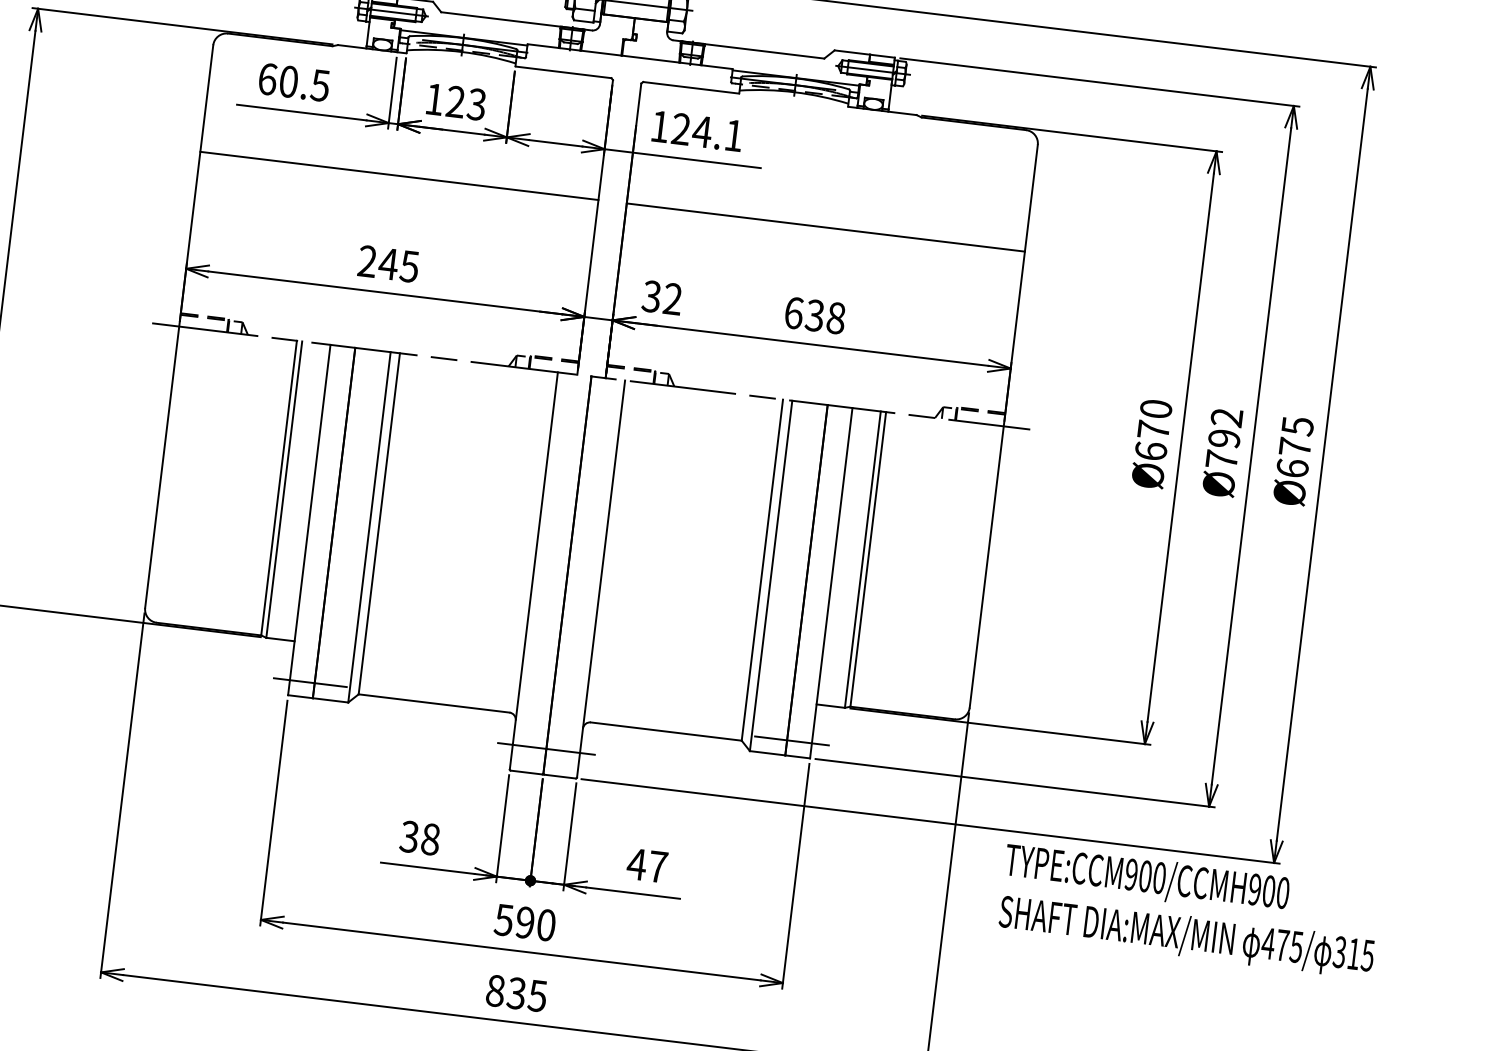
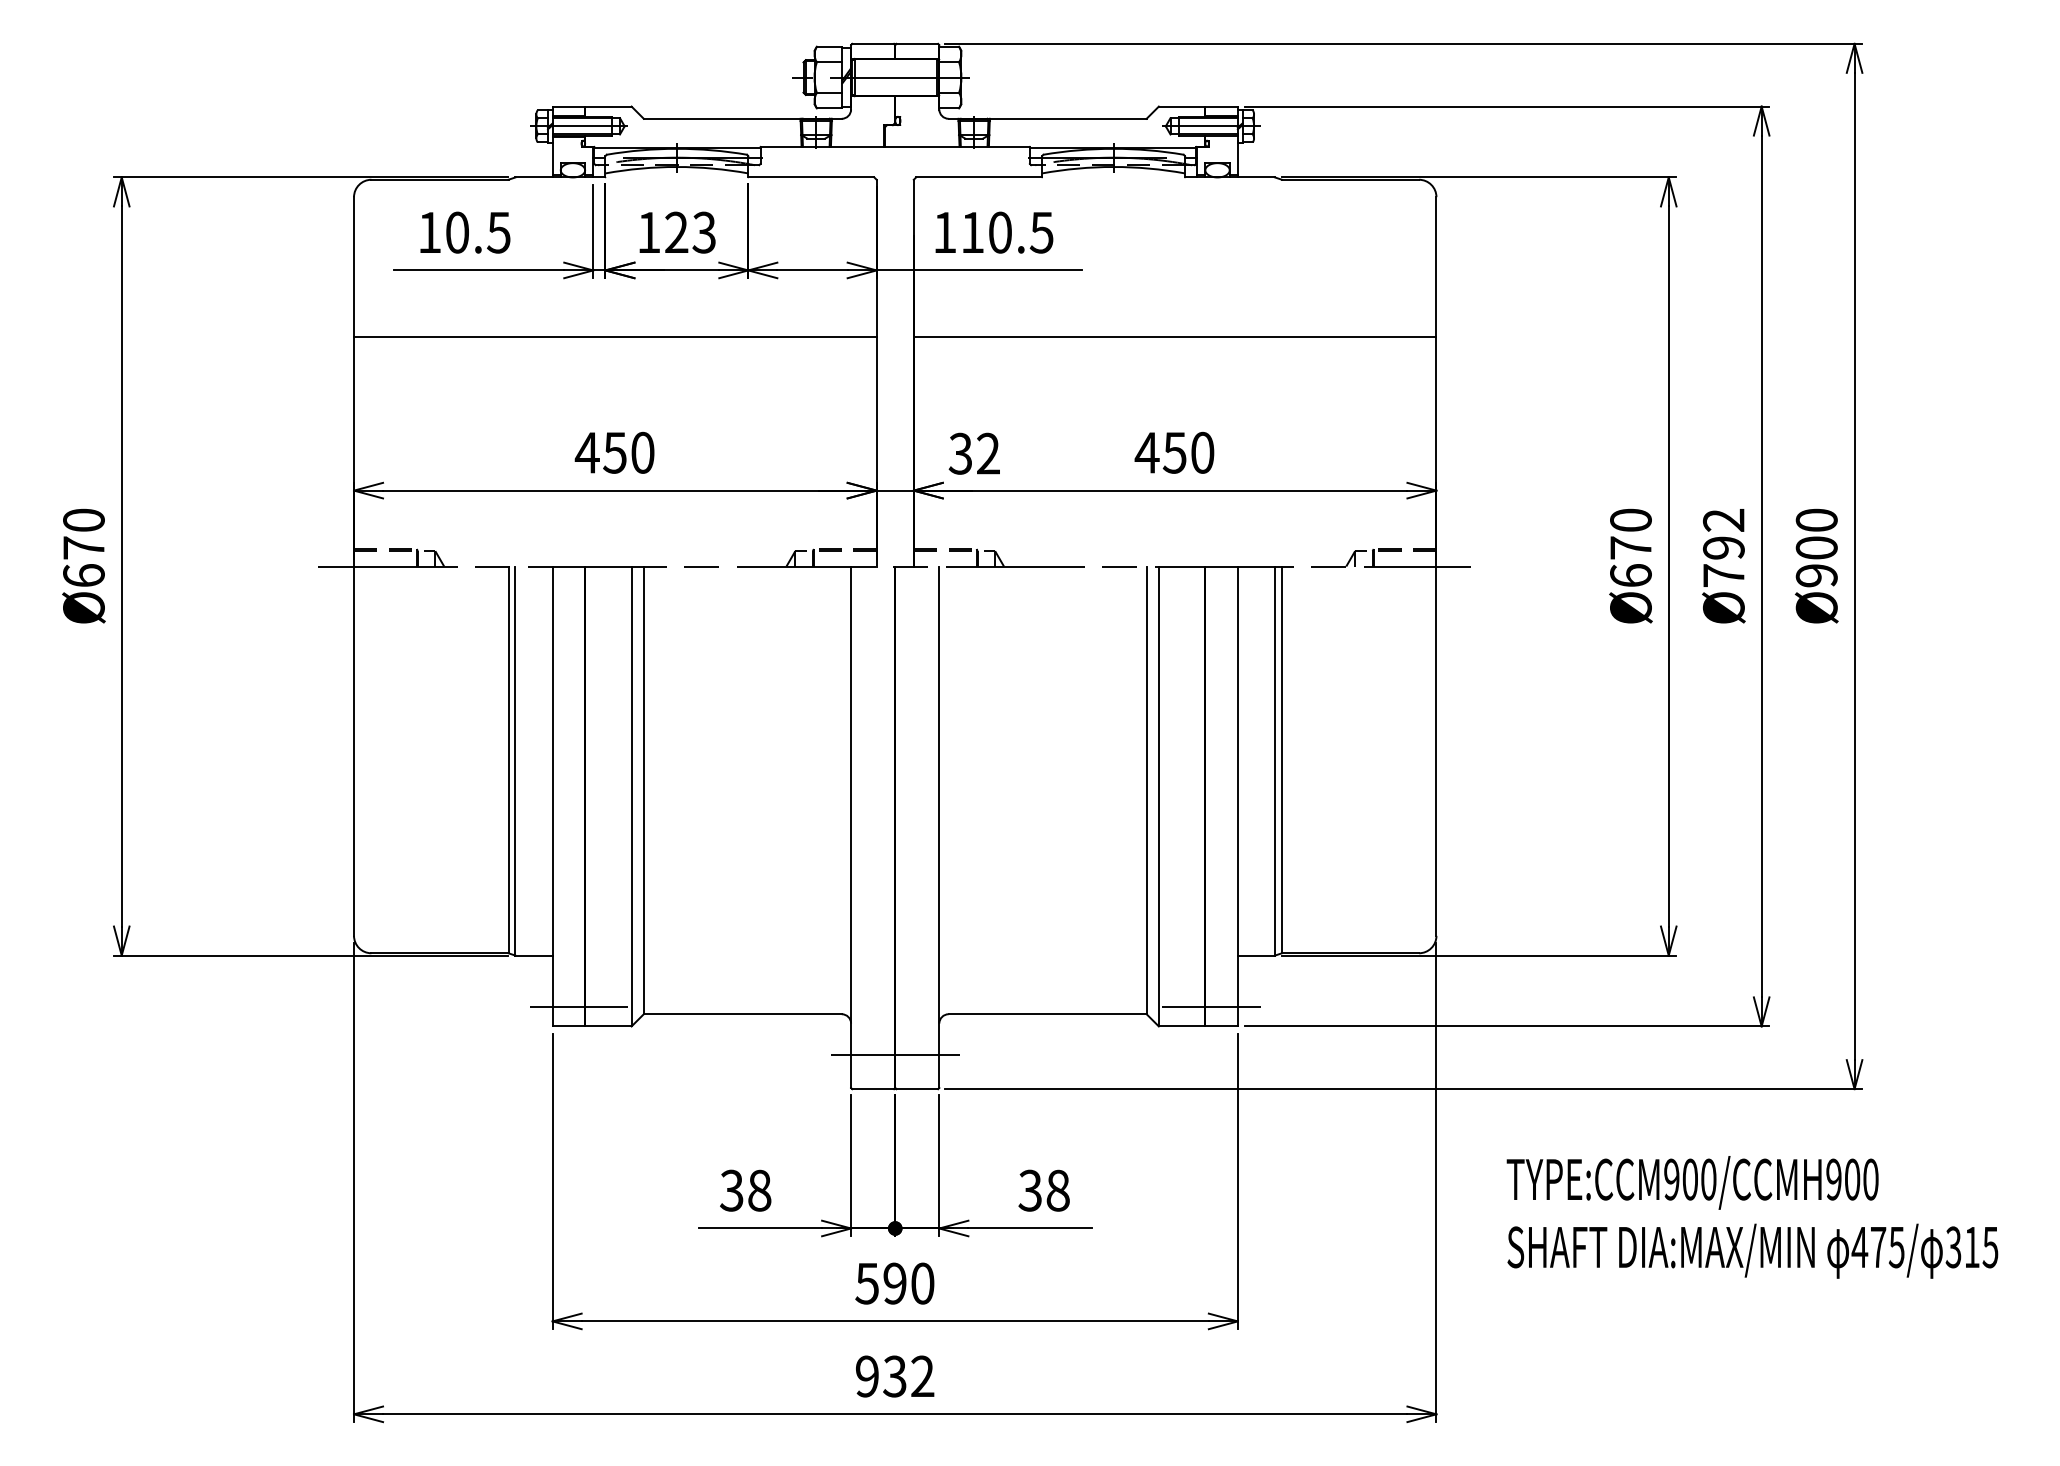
text: (268, 79) -> (430, 232), 60.5 -> 10.5
text: (707, 132) -> (1007, 232), 124.1 -> 110.5
text: (388, 263) -> (614, 452), 245 -> 450
text: (814, 315) -> (1174, 452), 638 -> 450
text: (1295, 446) -> (1816, 547), Ø675 -> Ø900
text: (646, 865) -> (1043, 1190), 47 -> 38
text: (1189, 910) -> (1752, 1217), moved
text: (517, 993) -> (895, 1376), 835 -> 932

